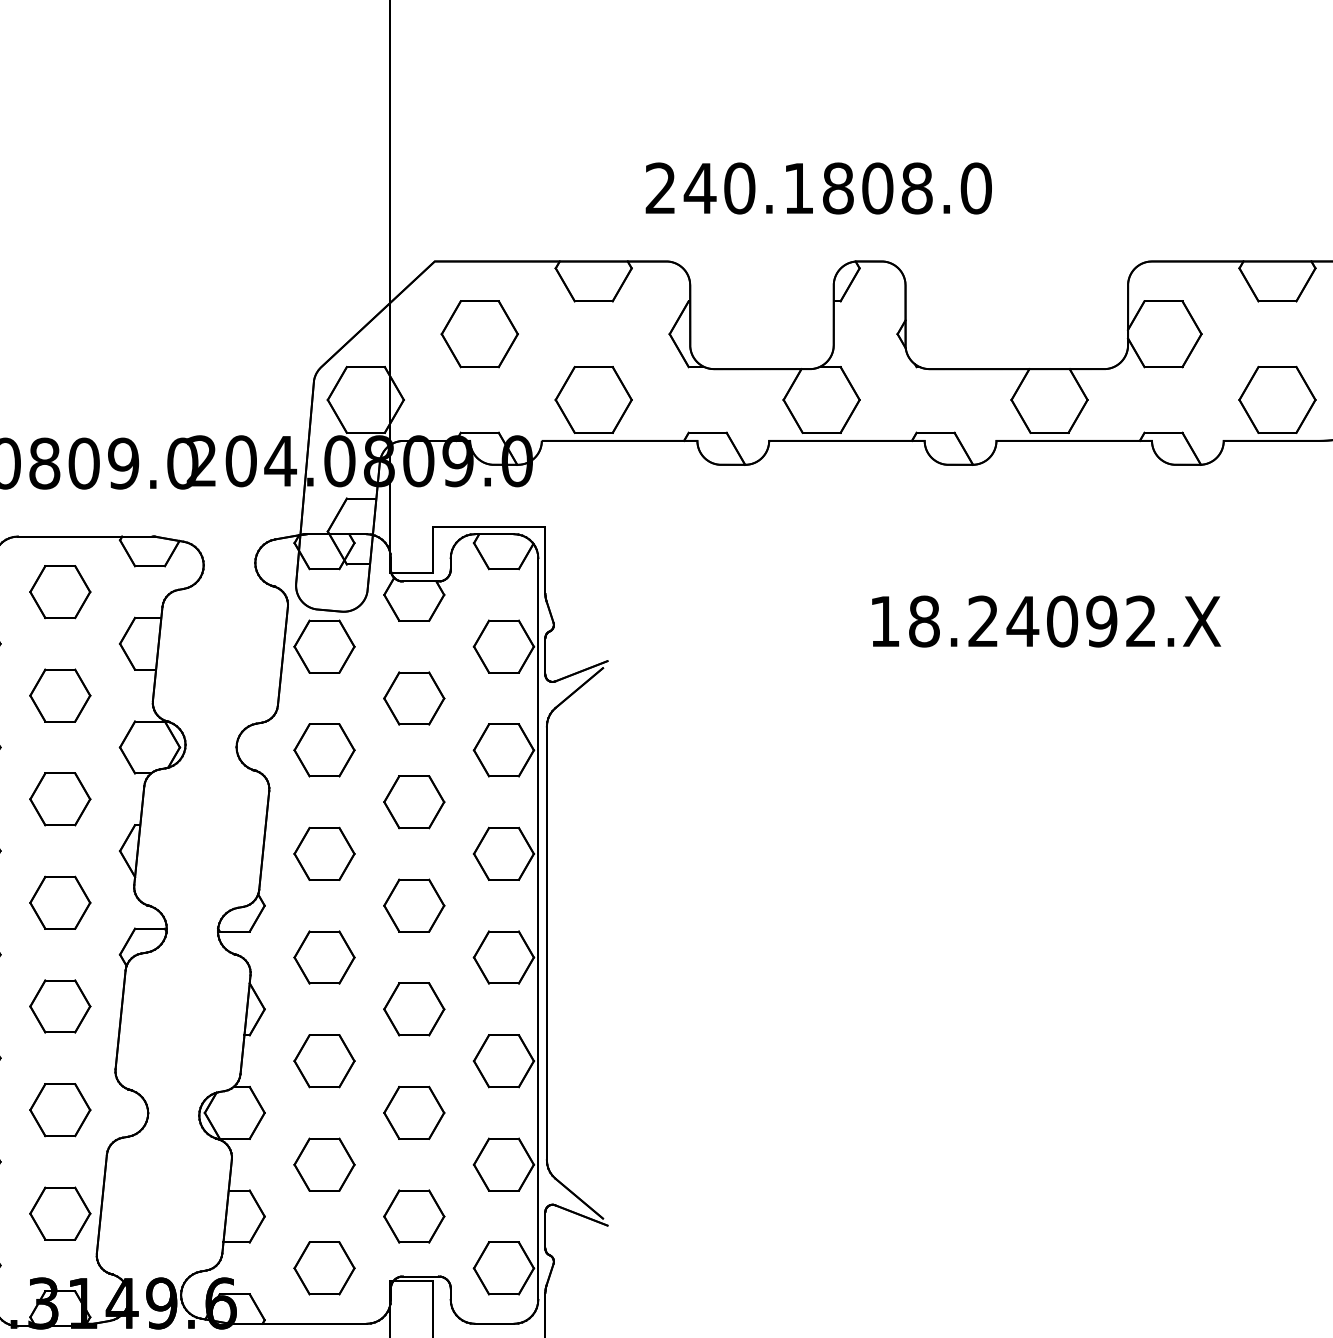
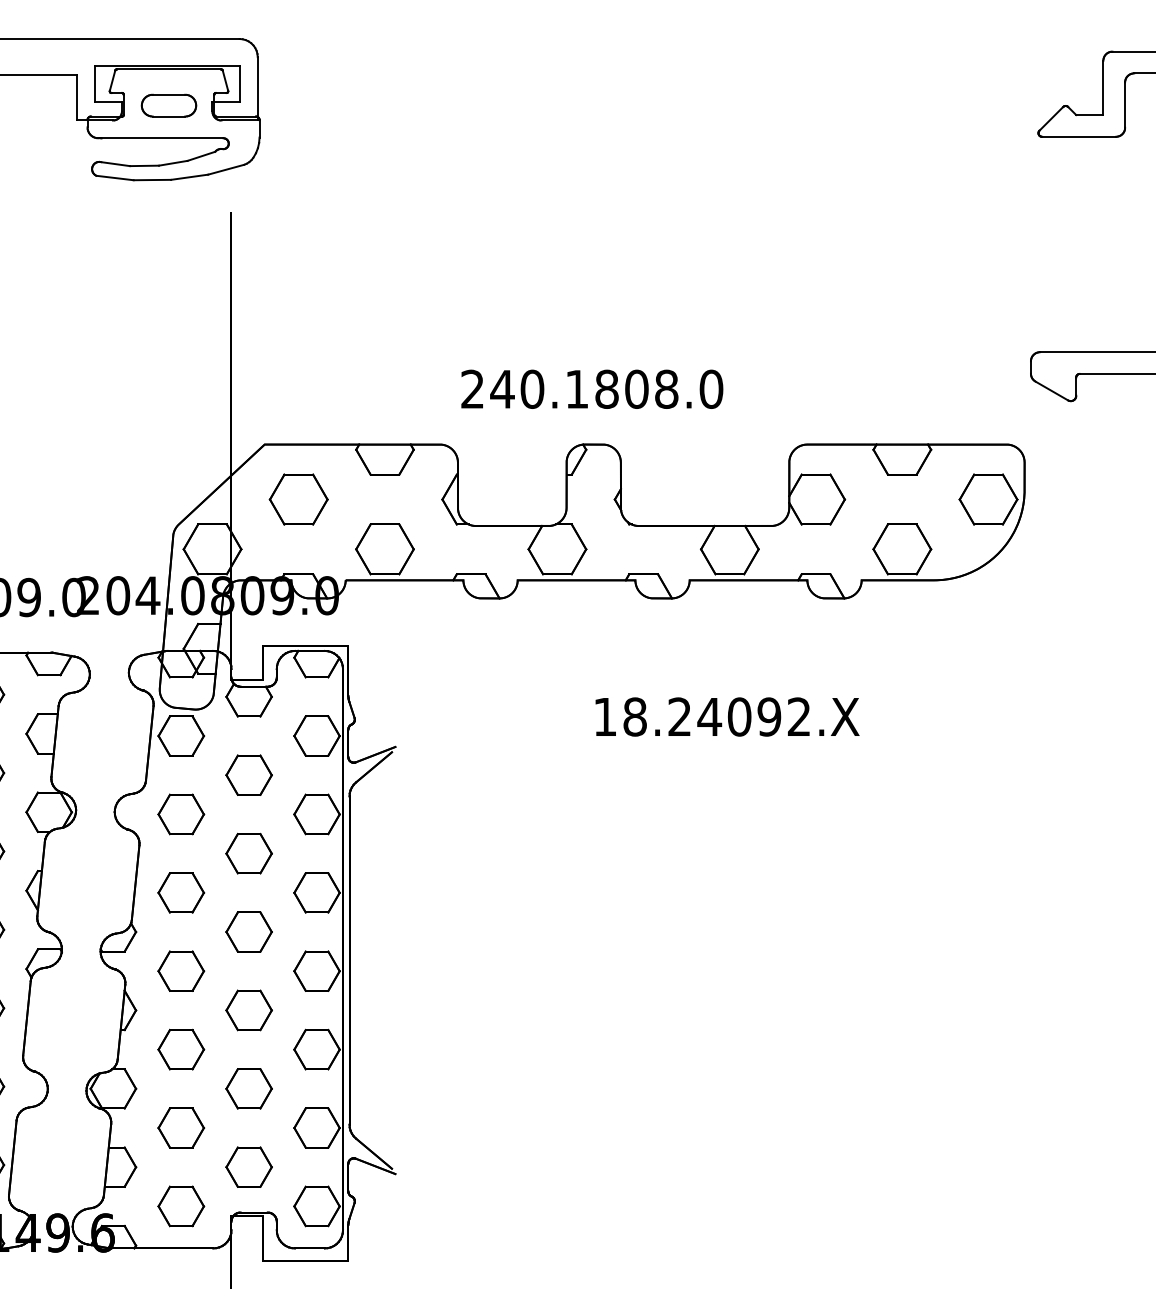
text: (819, 187) -> (592, 388), moved

